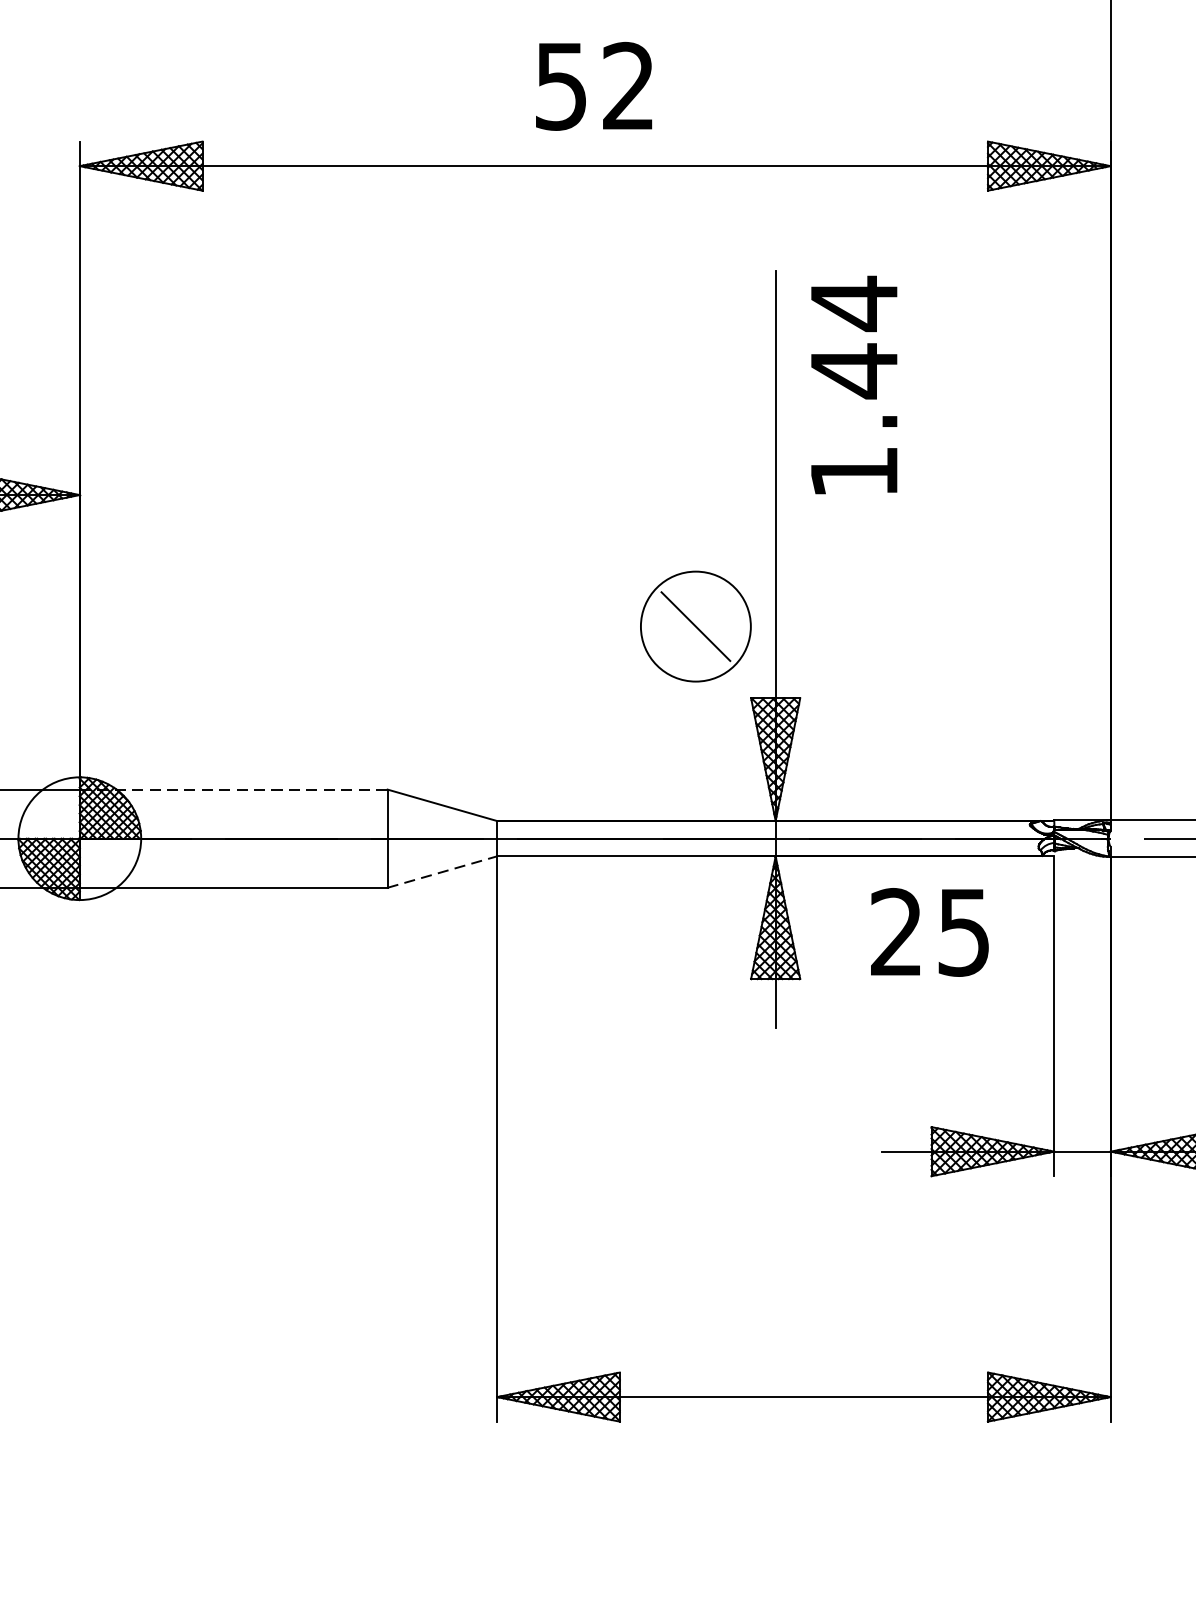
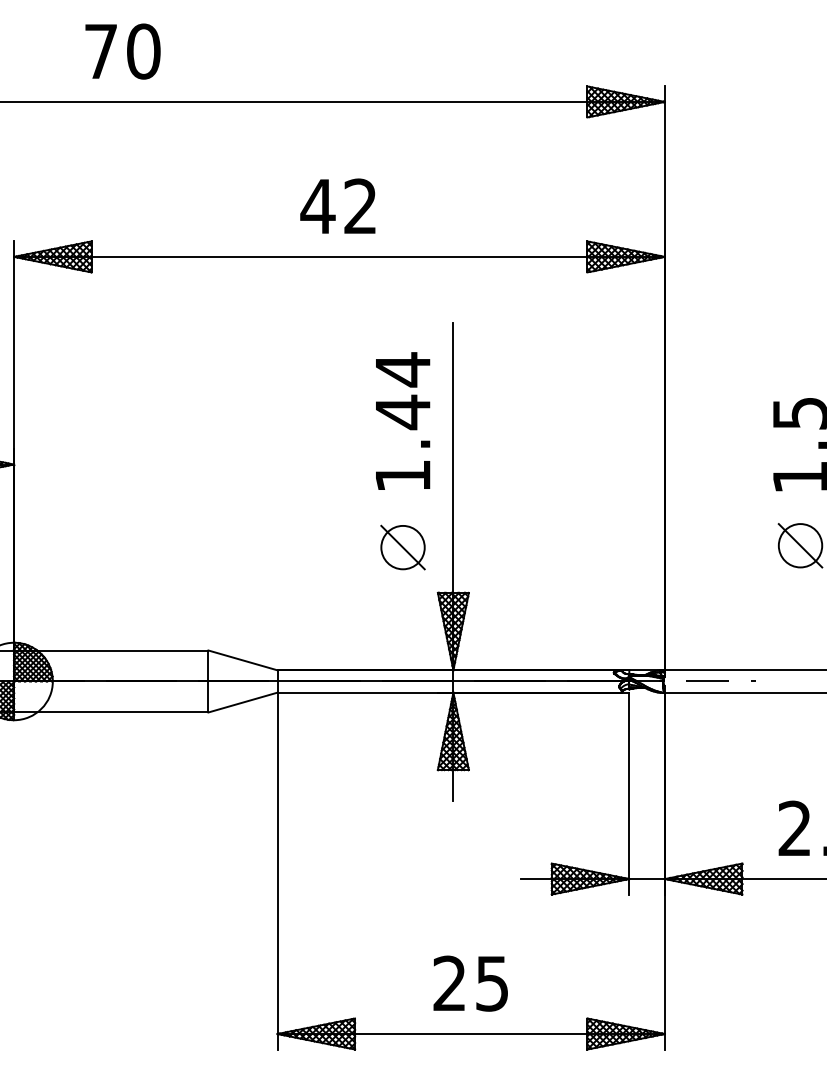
text: (560, 86) -> (317, 206), 52 -> 42
text: (855, 384) -> (403, 420), moved
circle: (695, 626) -> (402, 547), size x0.62
line: (234, 789) -> (111, 650), dashed -> solid
line: (441, 871) -> (242, 702), dashed -> solid
text: (929, 932) -> (470, 983), moved

